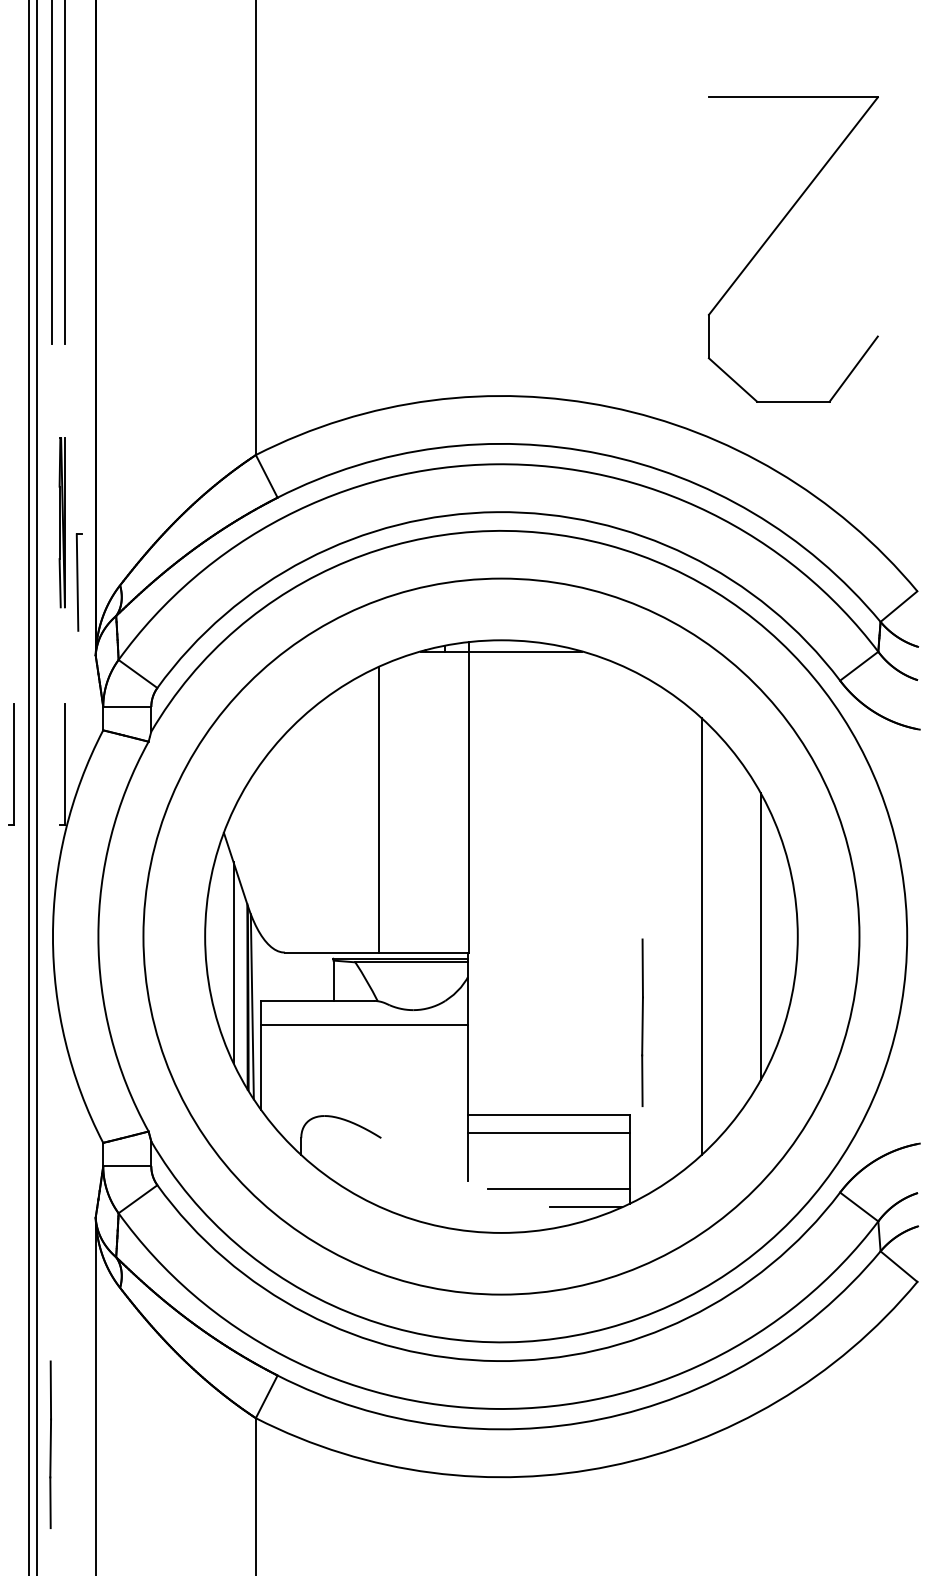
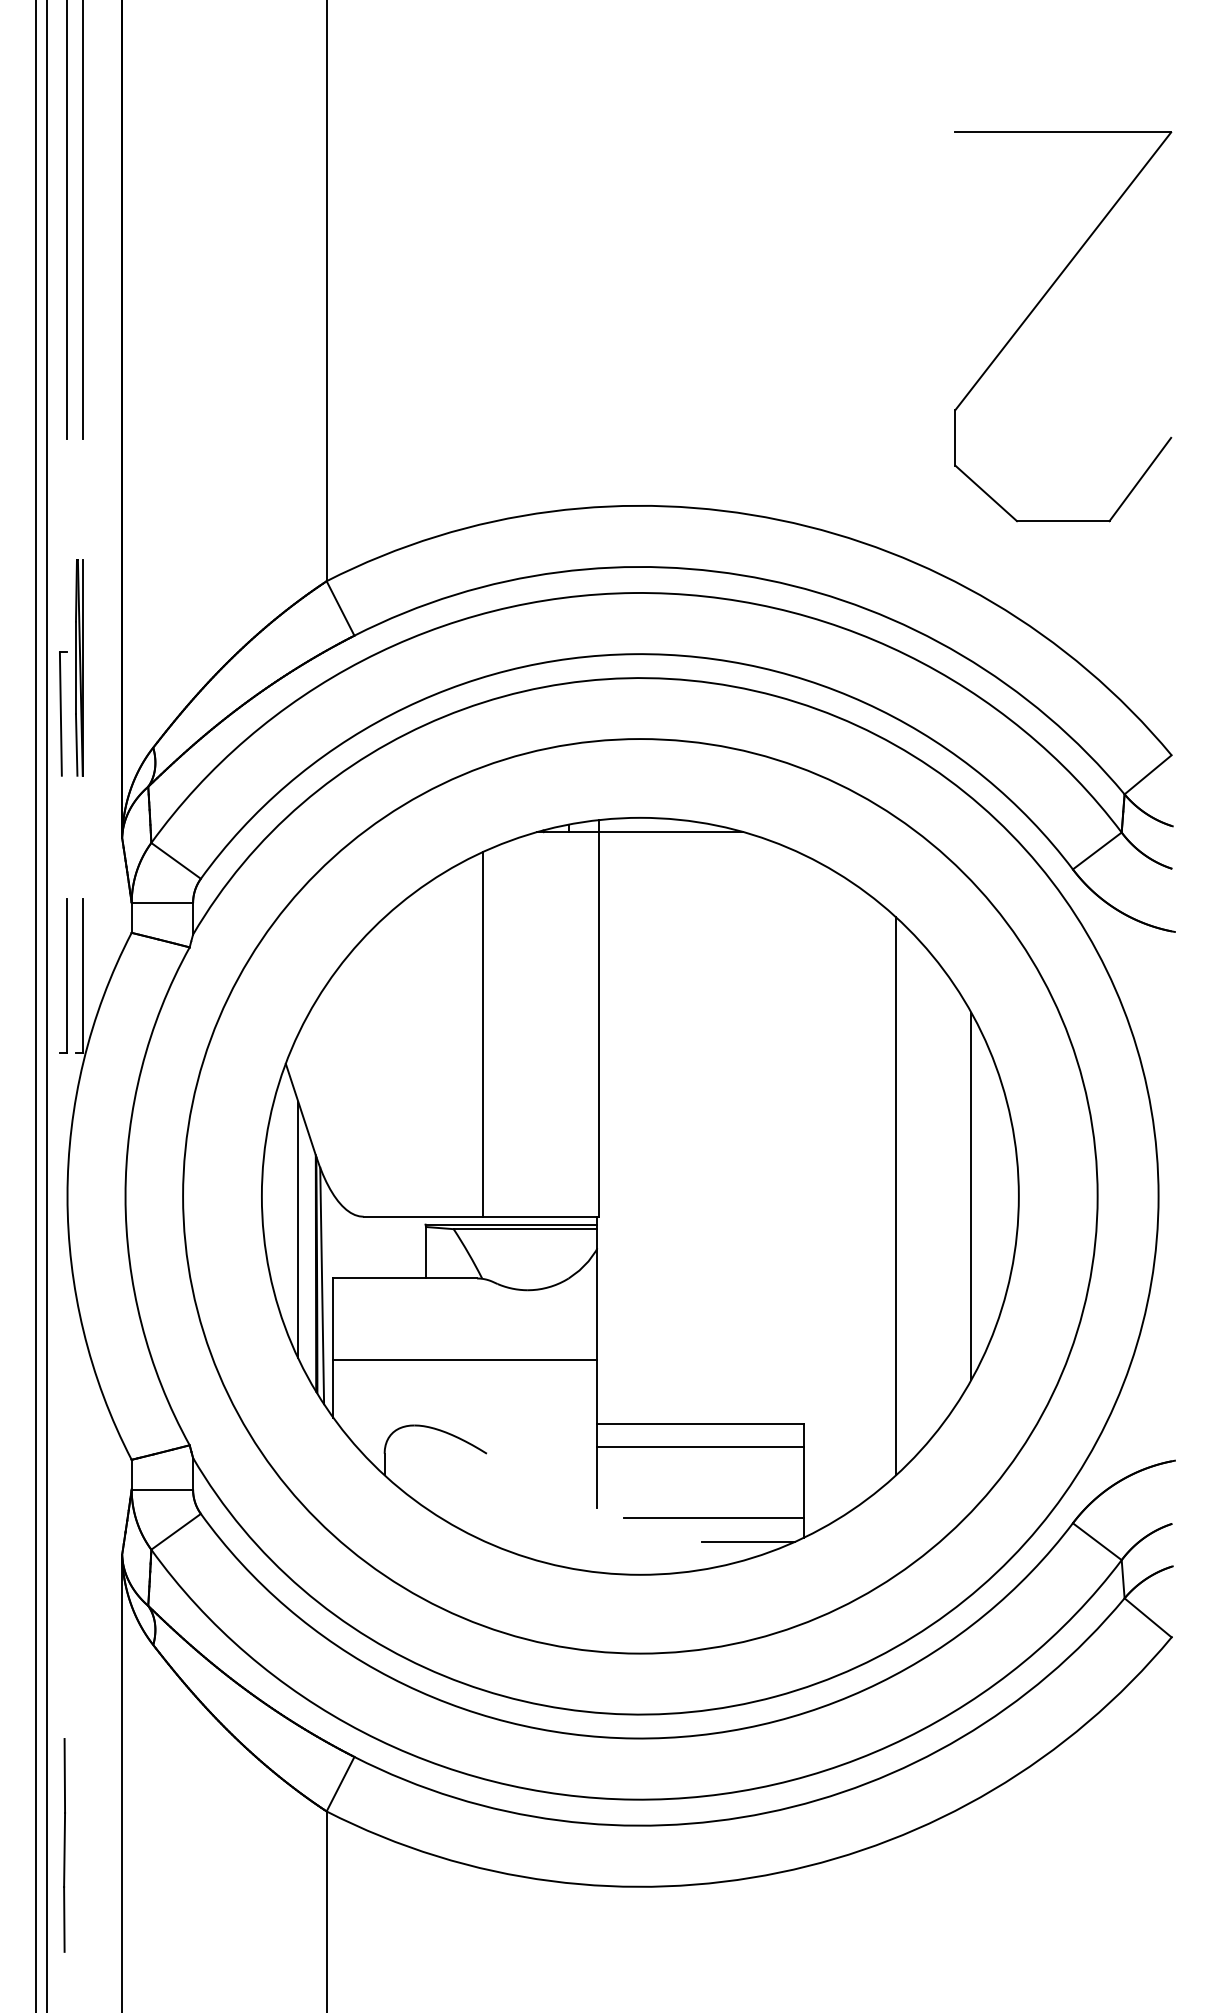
part: (773, 233) -> (1037, 306), moved
part: (79, 582) -> (63, 713), moved
part: (11, 763) -> (63, 975), moved
line: (642, 1022) -> (820, 1306), removed
line: (364, 1025) -> (465, 1360), moved

